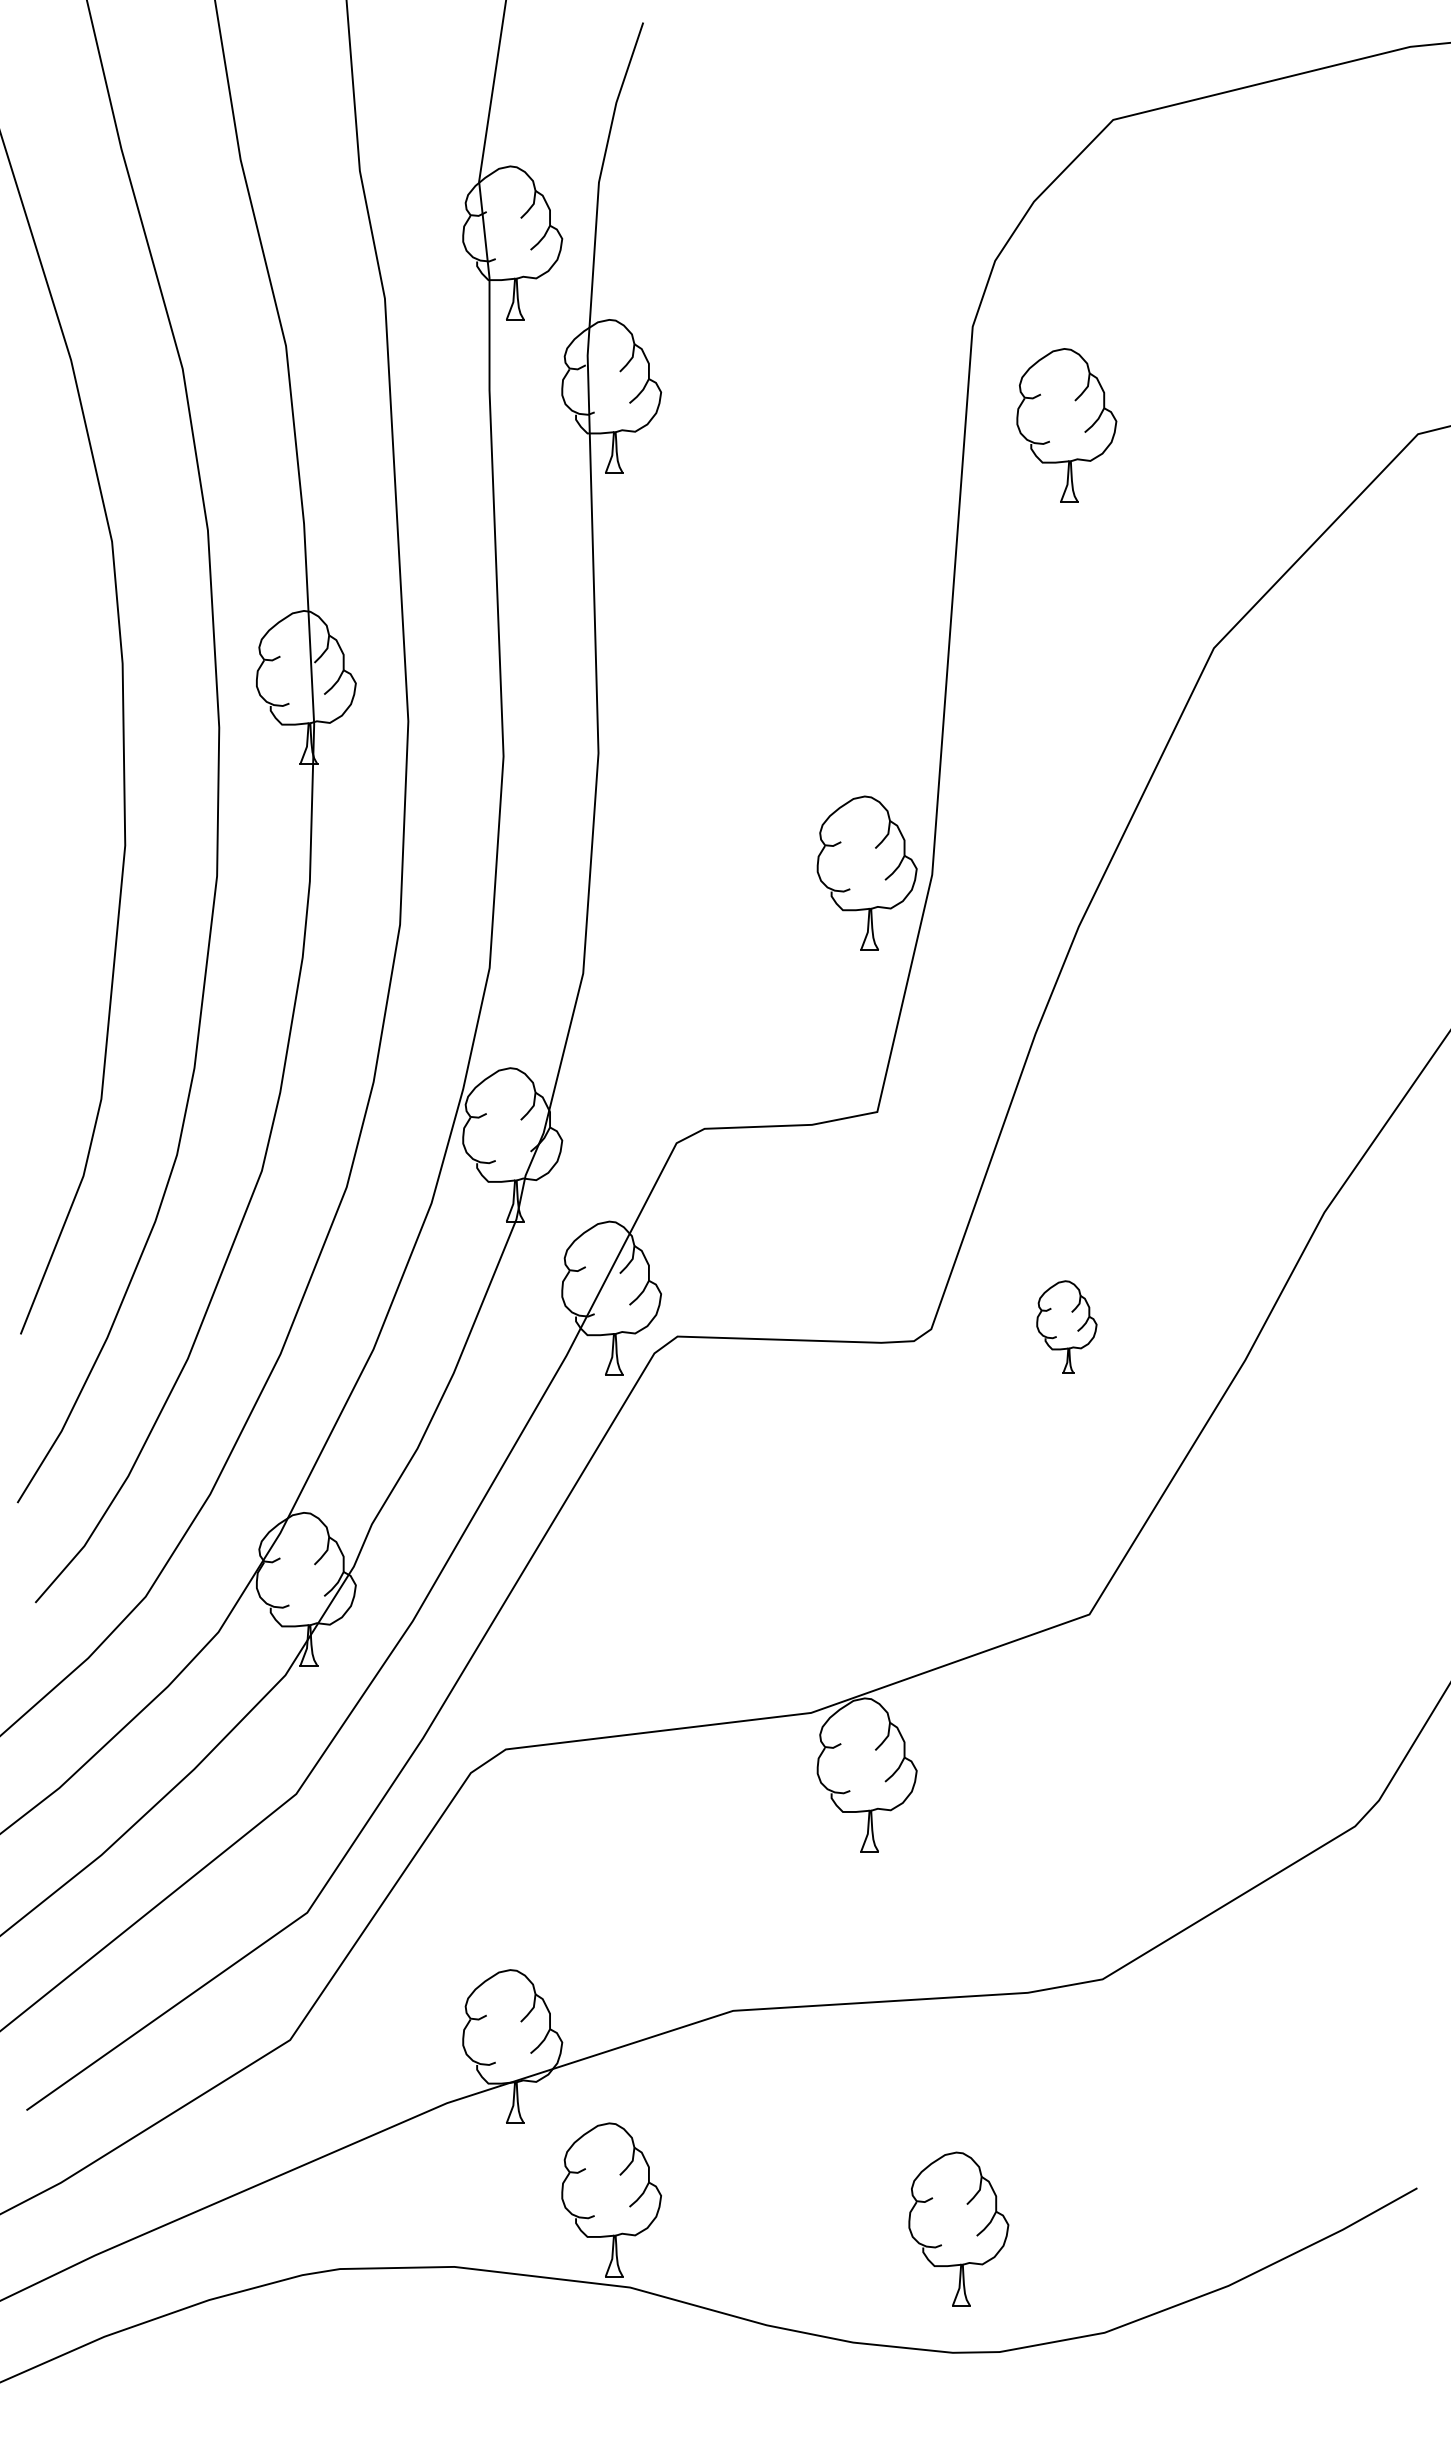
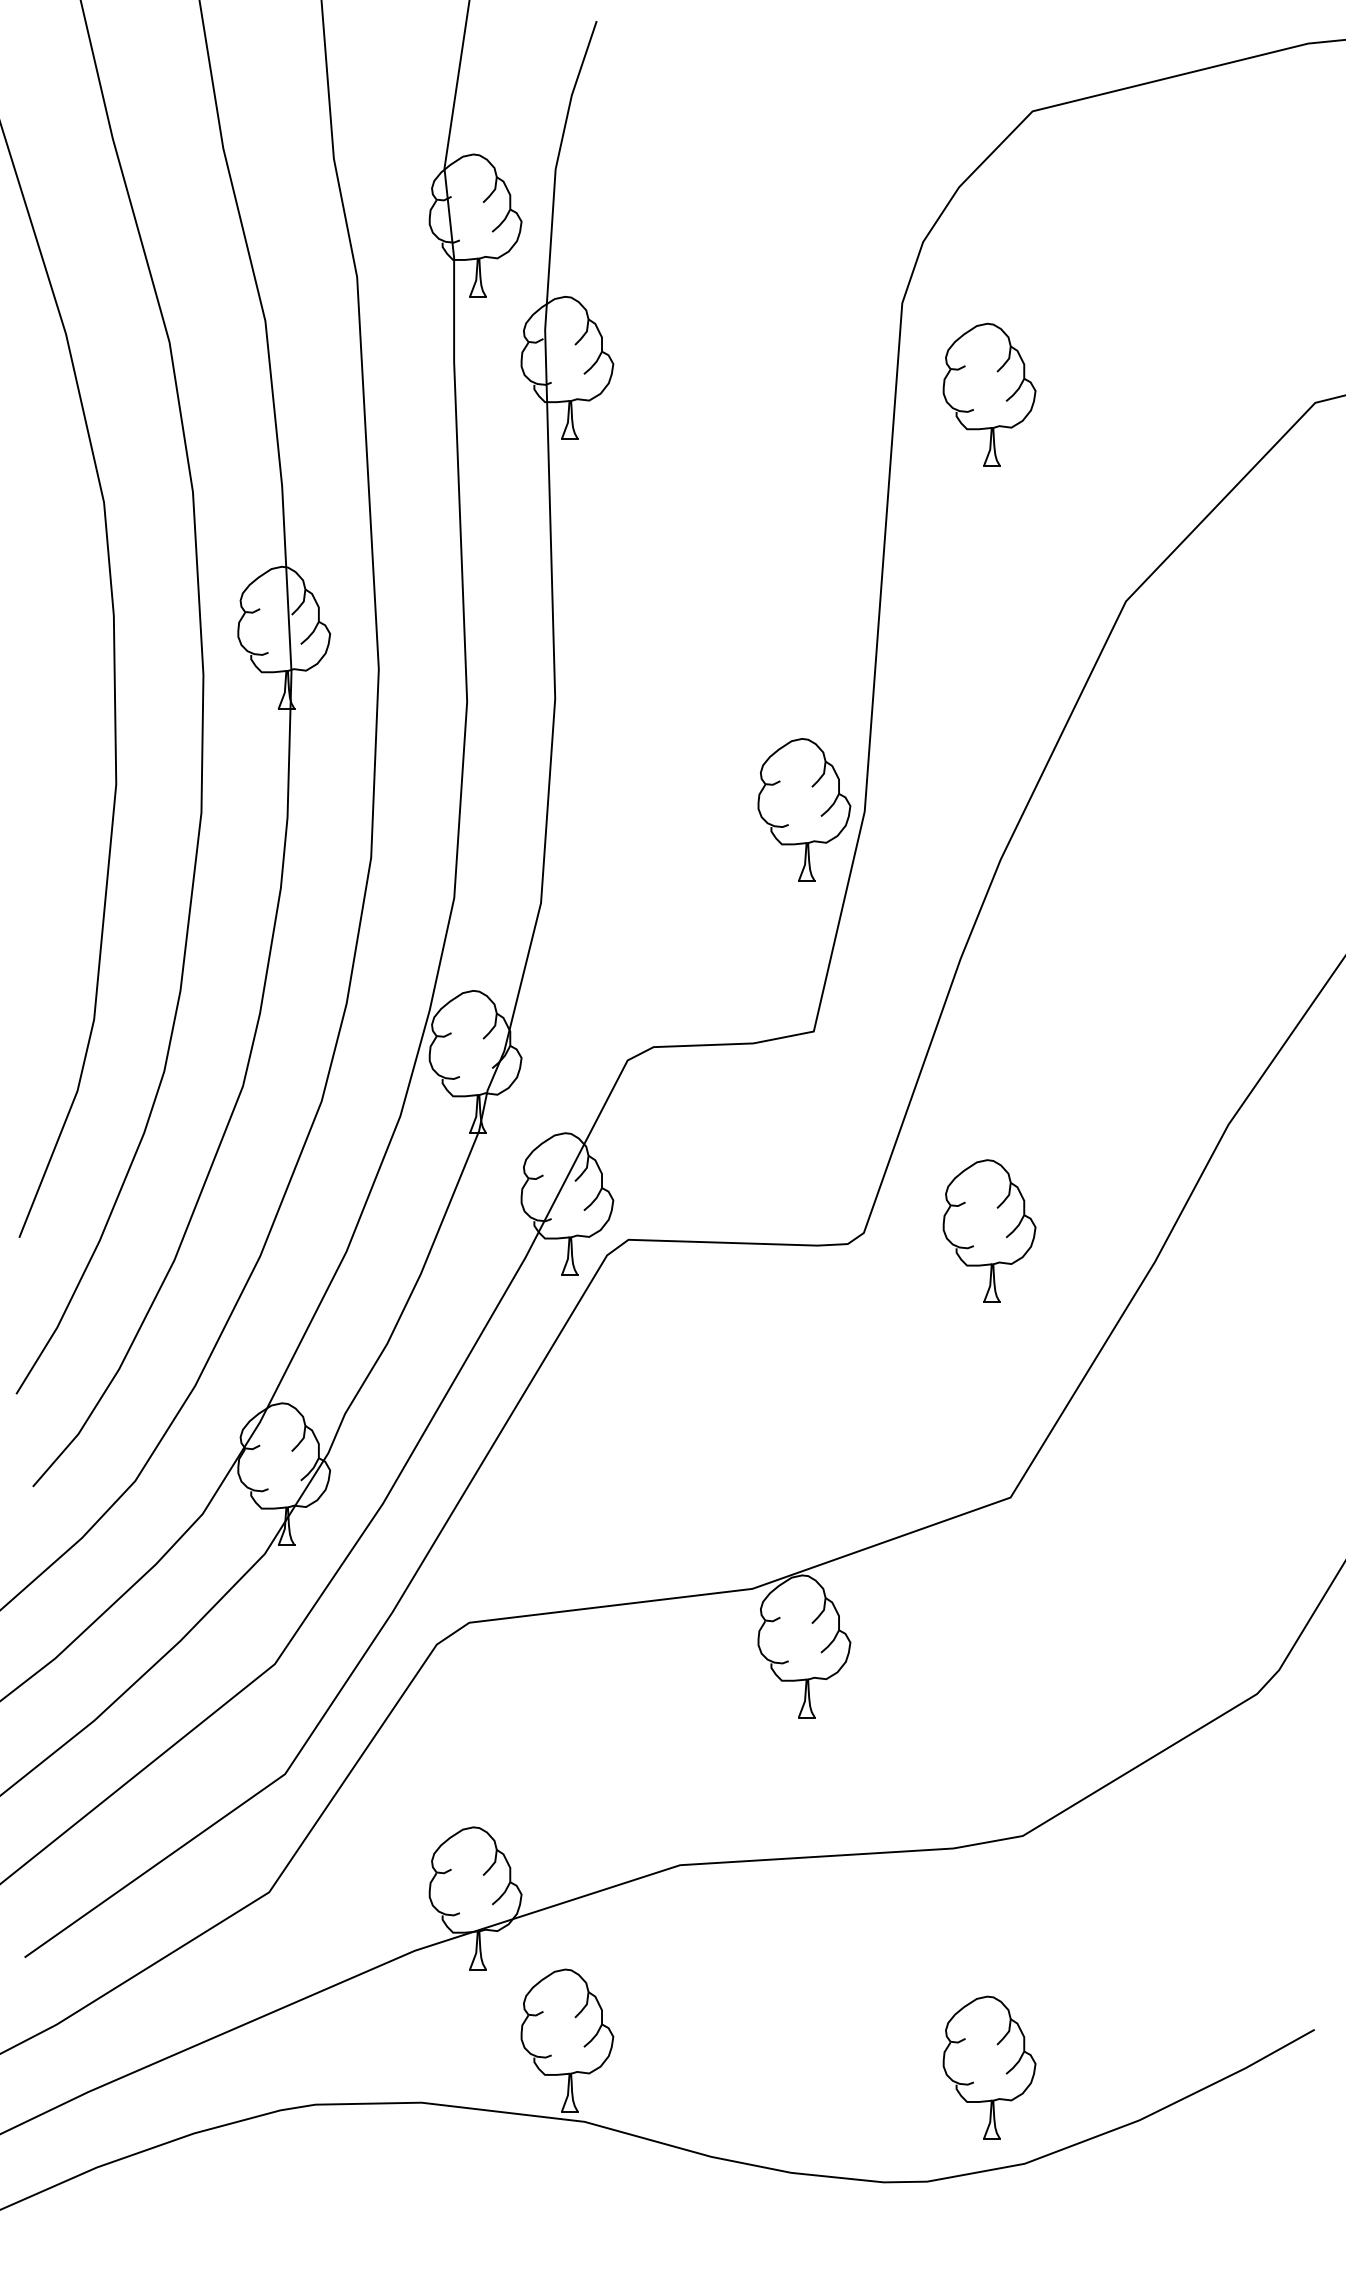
part: (1066, 1326) -> (989, 1230), size x1.67
part: (958, 2228) -> (989, 2067), moved

